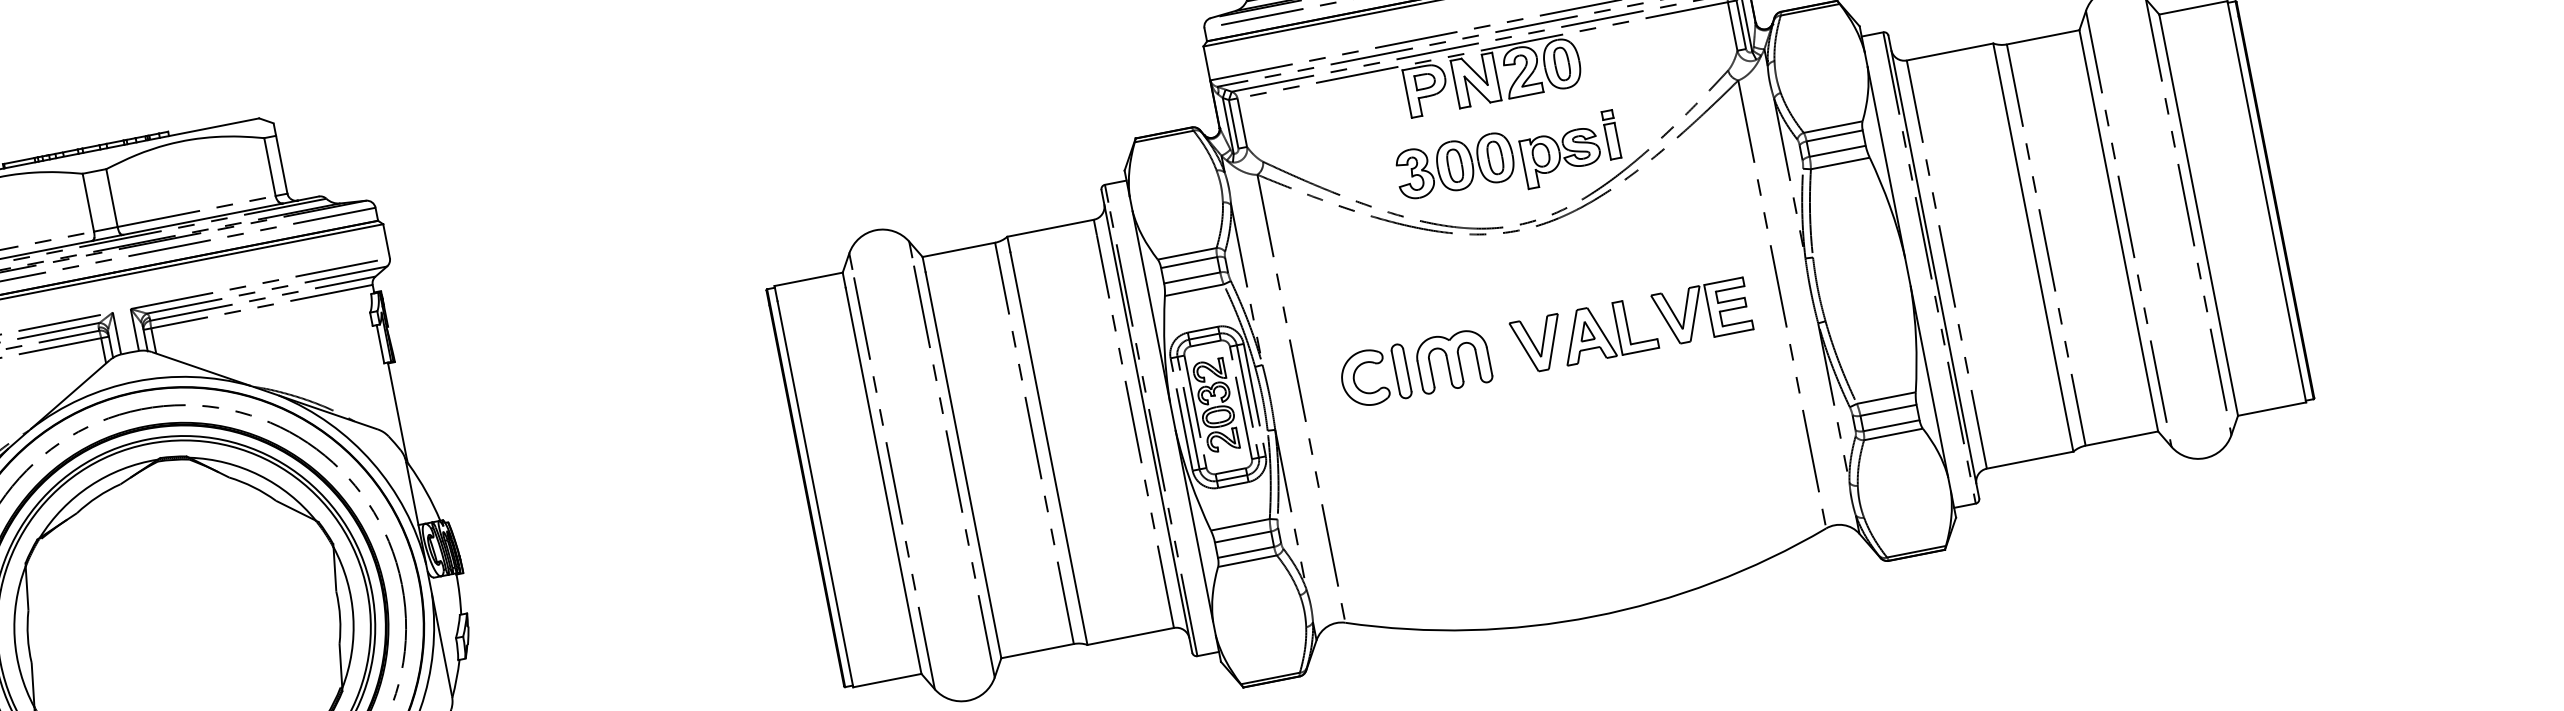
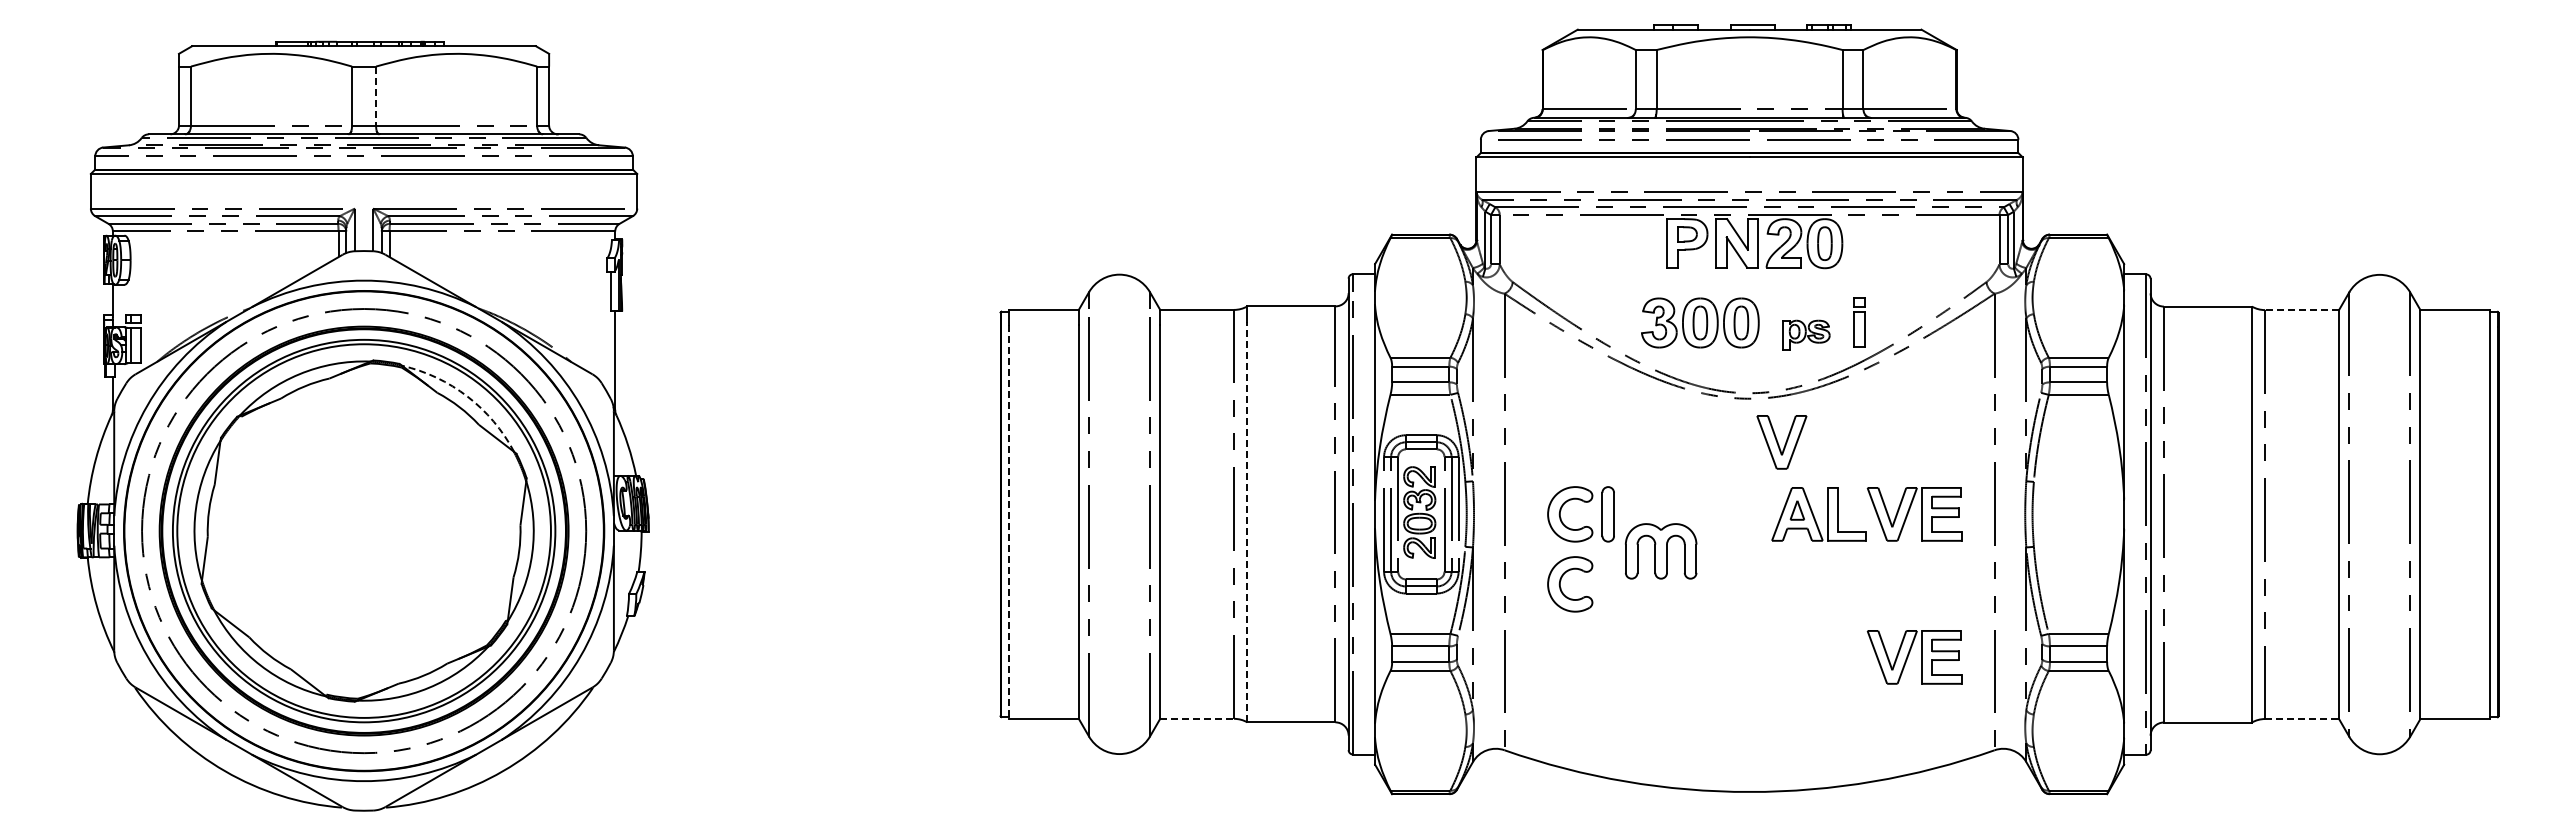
line: (2043, 37) -> (2302, 310), solid -> dashed
part: (1561, 157) -> (1806, 335), size x0.6
line: (112, 198) -> (376, 96), solid -> dashed
part: (1538, 344) -> (1781, 442), moved
part: (1453, 361) -> (1661, 551), moved
line: (2122, 438) -> (2302, 719), solid -> dashed
line: (1048, 447) -> (1247, 521), solid -> dashed
part: (1369, 452) -> (1561, 587), added
part: (1729, 452) -> (1914, 657), added
arc: (259, 475) -> (467, 396), solid -> dashed
line: (815, 494) -> (1009, 522), solid -> dashed
line: (1037, 650) -> (1197, 718), solid -> dashed

